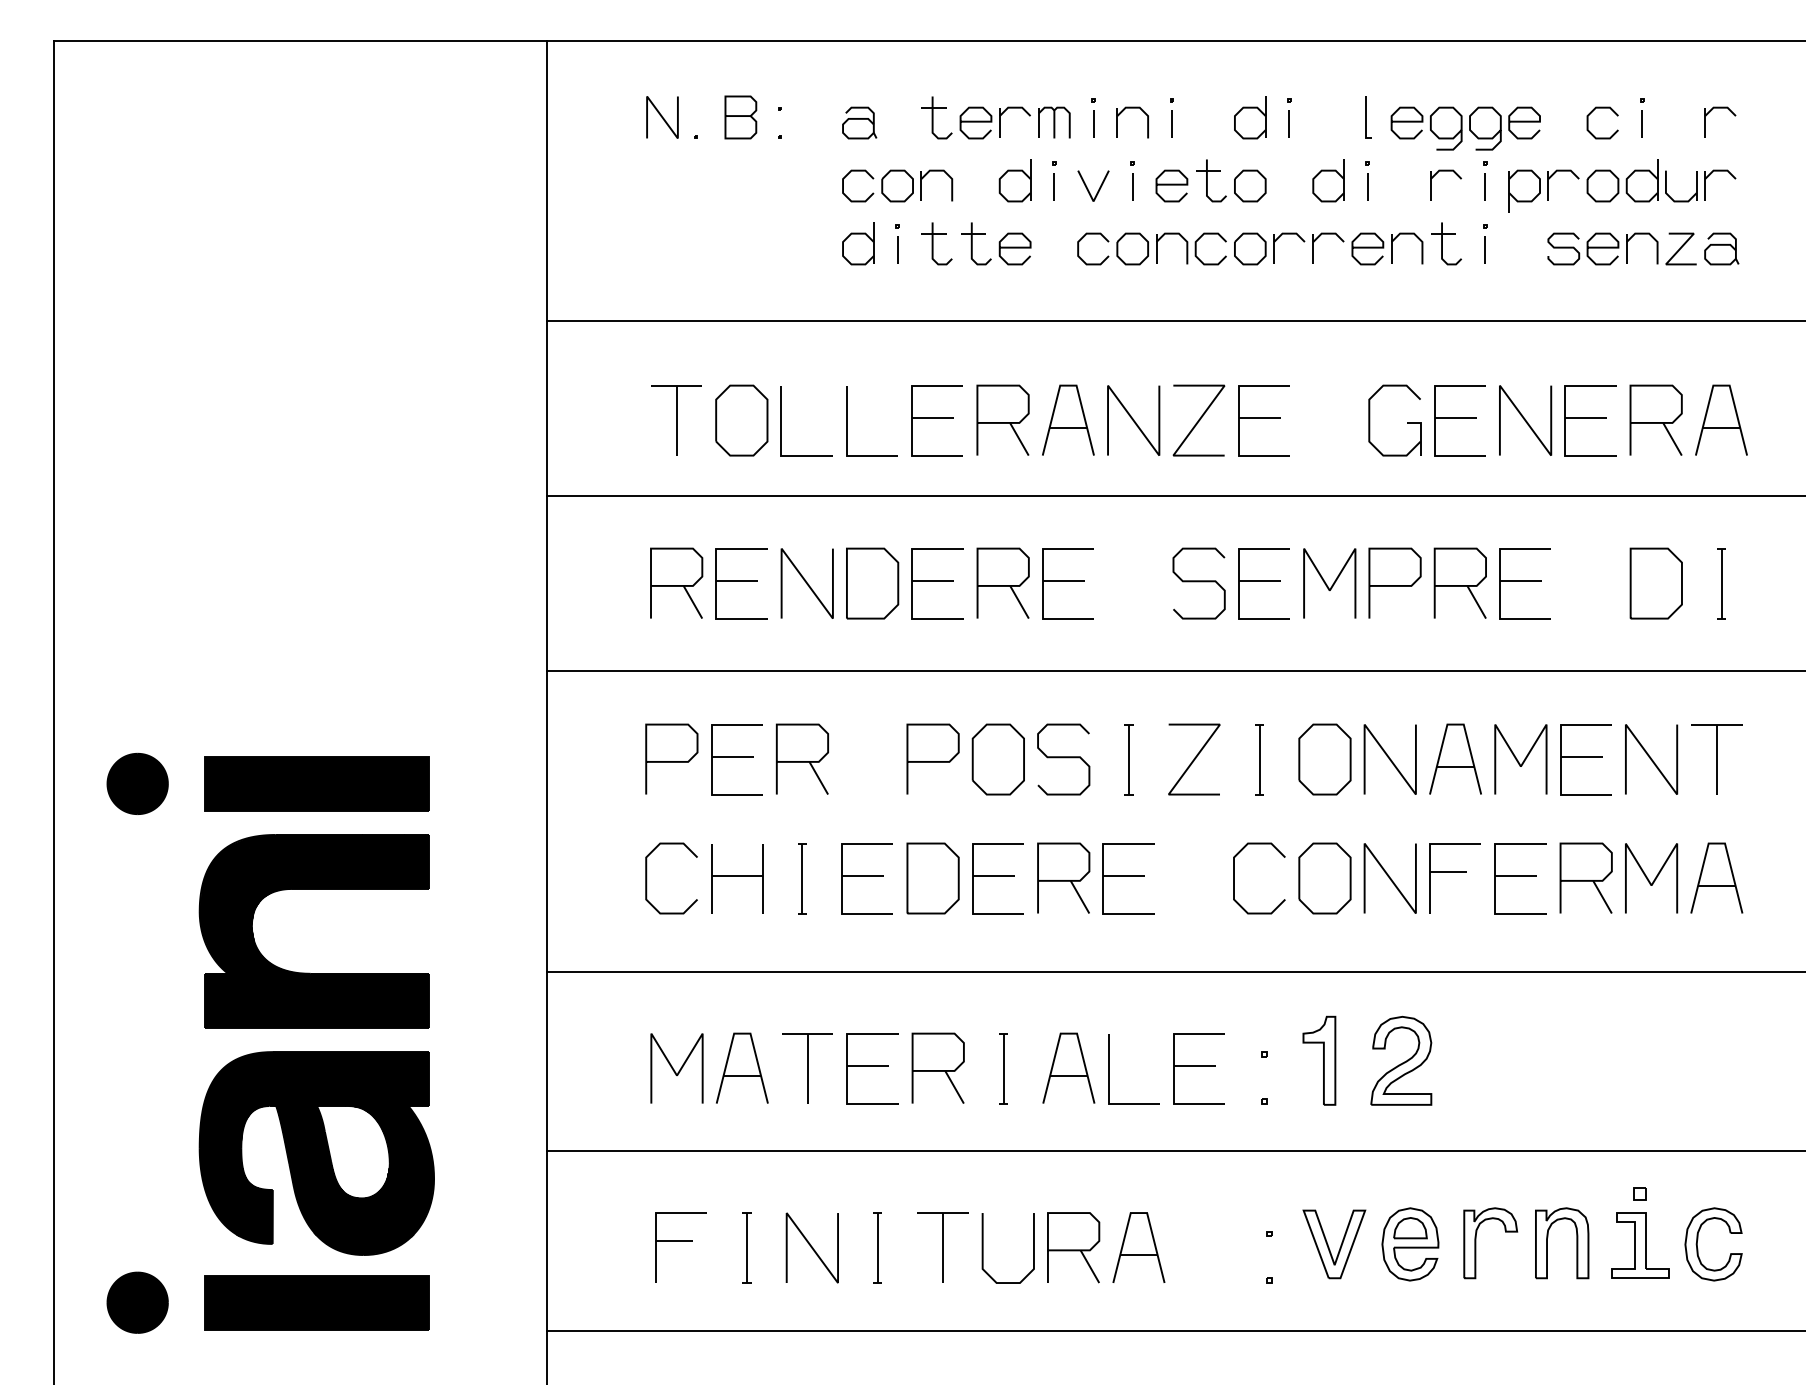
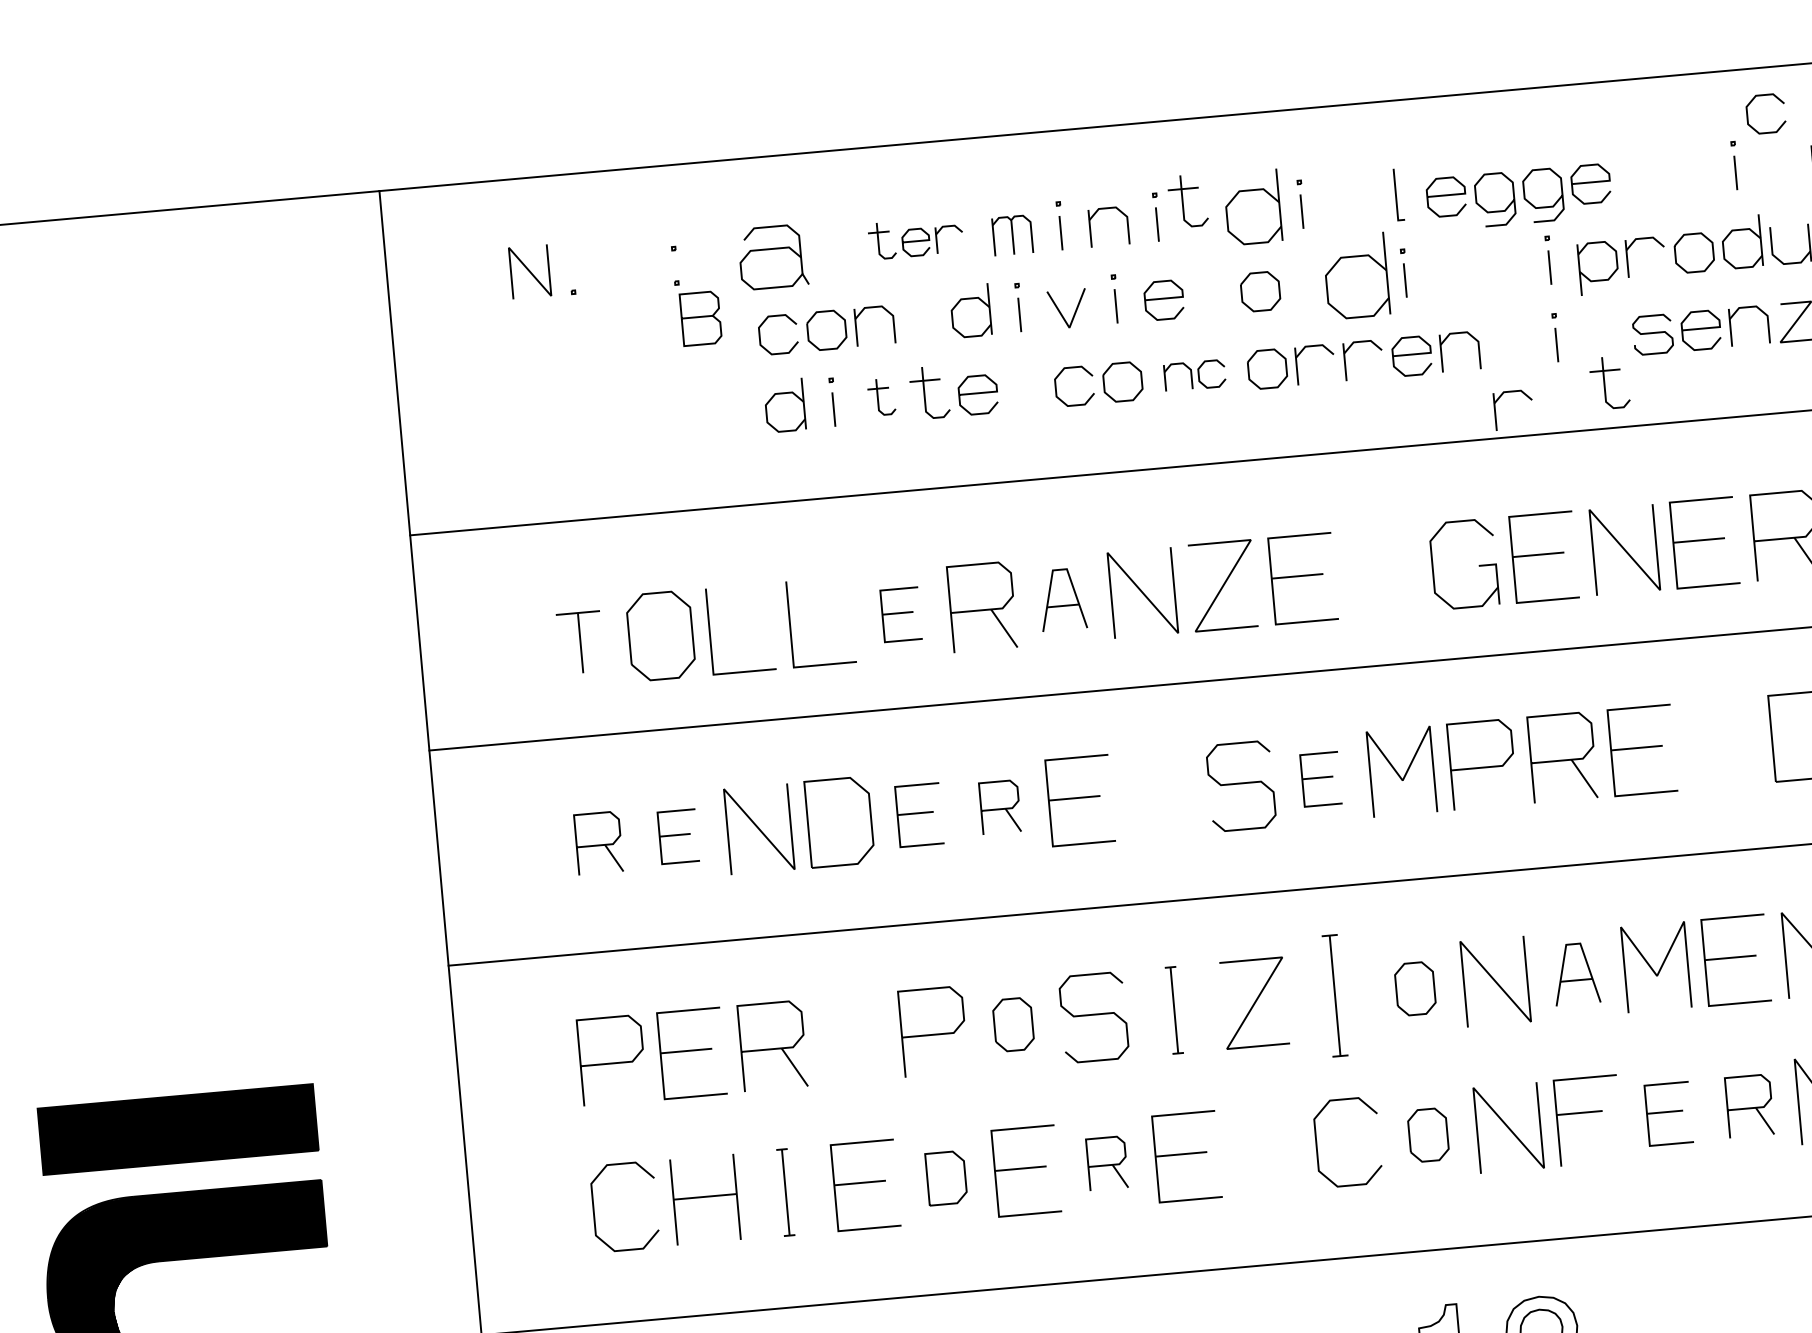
curve: (1602, 108) -> (1764, 96), moved
curve: (740, 116) -> (700, 317), moved
part: (975, 117) -> (915, 237), size x0.7
part: (1250, 117) -> (1253, 207), size x1.4
part: (859, 122) -> (772, 256), size x1.6
part: (1445, 171) -> (1511, 392), moved
part: (1211, 180) -> (1188, 200), moved
part: (1328, 180) -> (1356, 276), size x1.6
part: (936, 243) -> (880, 396), size x0.7
part: (1446, 243) -> (1609, 382), moved
part: (1191, 248) -> (1195, 374), size x0.7
part: (1068, 419) -> (1062, 598), size x0.7
part: (676, 420) -> (580, 643), size x0.7
part: (936, 420) -> (900, 614), size x0.6
part: (676, 582) -> (598, 842), size x0.7
part: (1002, 582) -> (999, 806), size x0.6
part: (741, 583) -> (678, 836), size x0.6
part: (937, 583) -> (919, 814), size x0.7
part: (1263, 583) -> (1320, 779), size x0.6
part: (1455, 758) -> (1575, 973), size x0.7
part: (997, 759) -> (1012, 1024), size x0.6
part: (1259, 759) -> (1334, 995), size x1.4
part: (1324, 759) -> (1414, 988), size x0.6
part: (1063, 877) -> (1106, 1162), size x0.6
part: (1585, 877) -> (1748, 1105), size x0.7
part: (932, 878) -> (945, 1178), size x0.6
part: (1324, 878) -> (1427, 1135), size x0.6
part: (1520, 878) -> (1668, 1113), size x0.7

